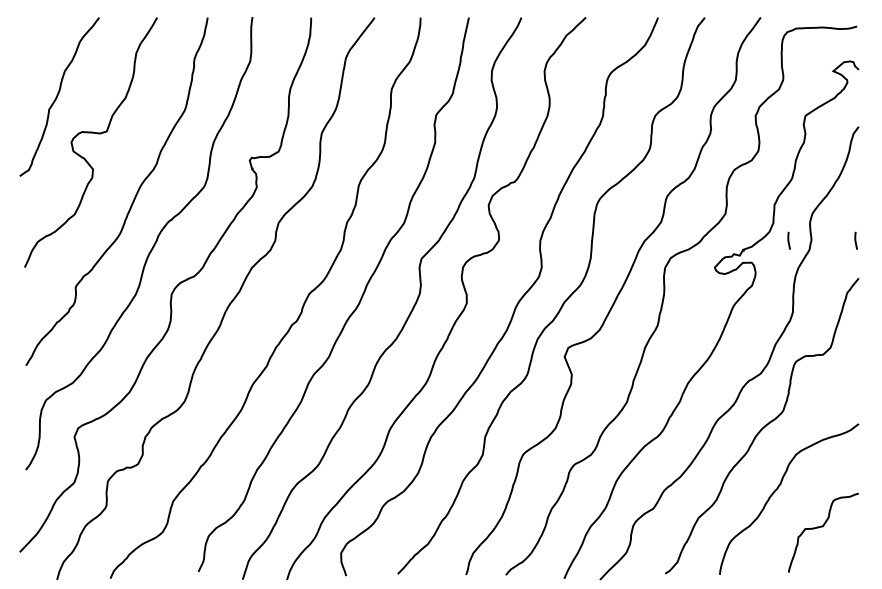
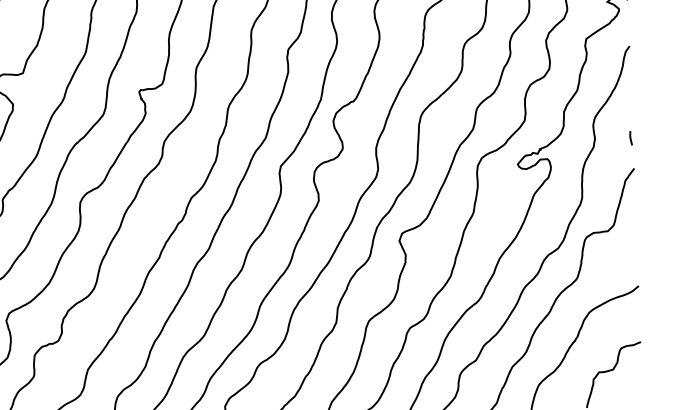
line: (788, 240) -> (576, 140), removed

